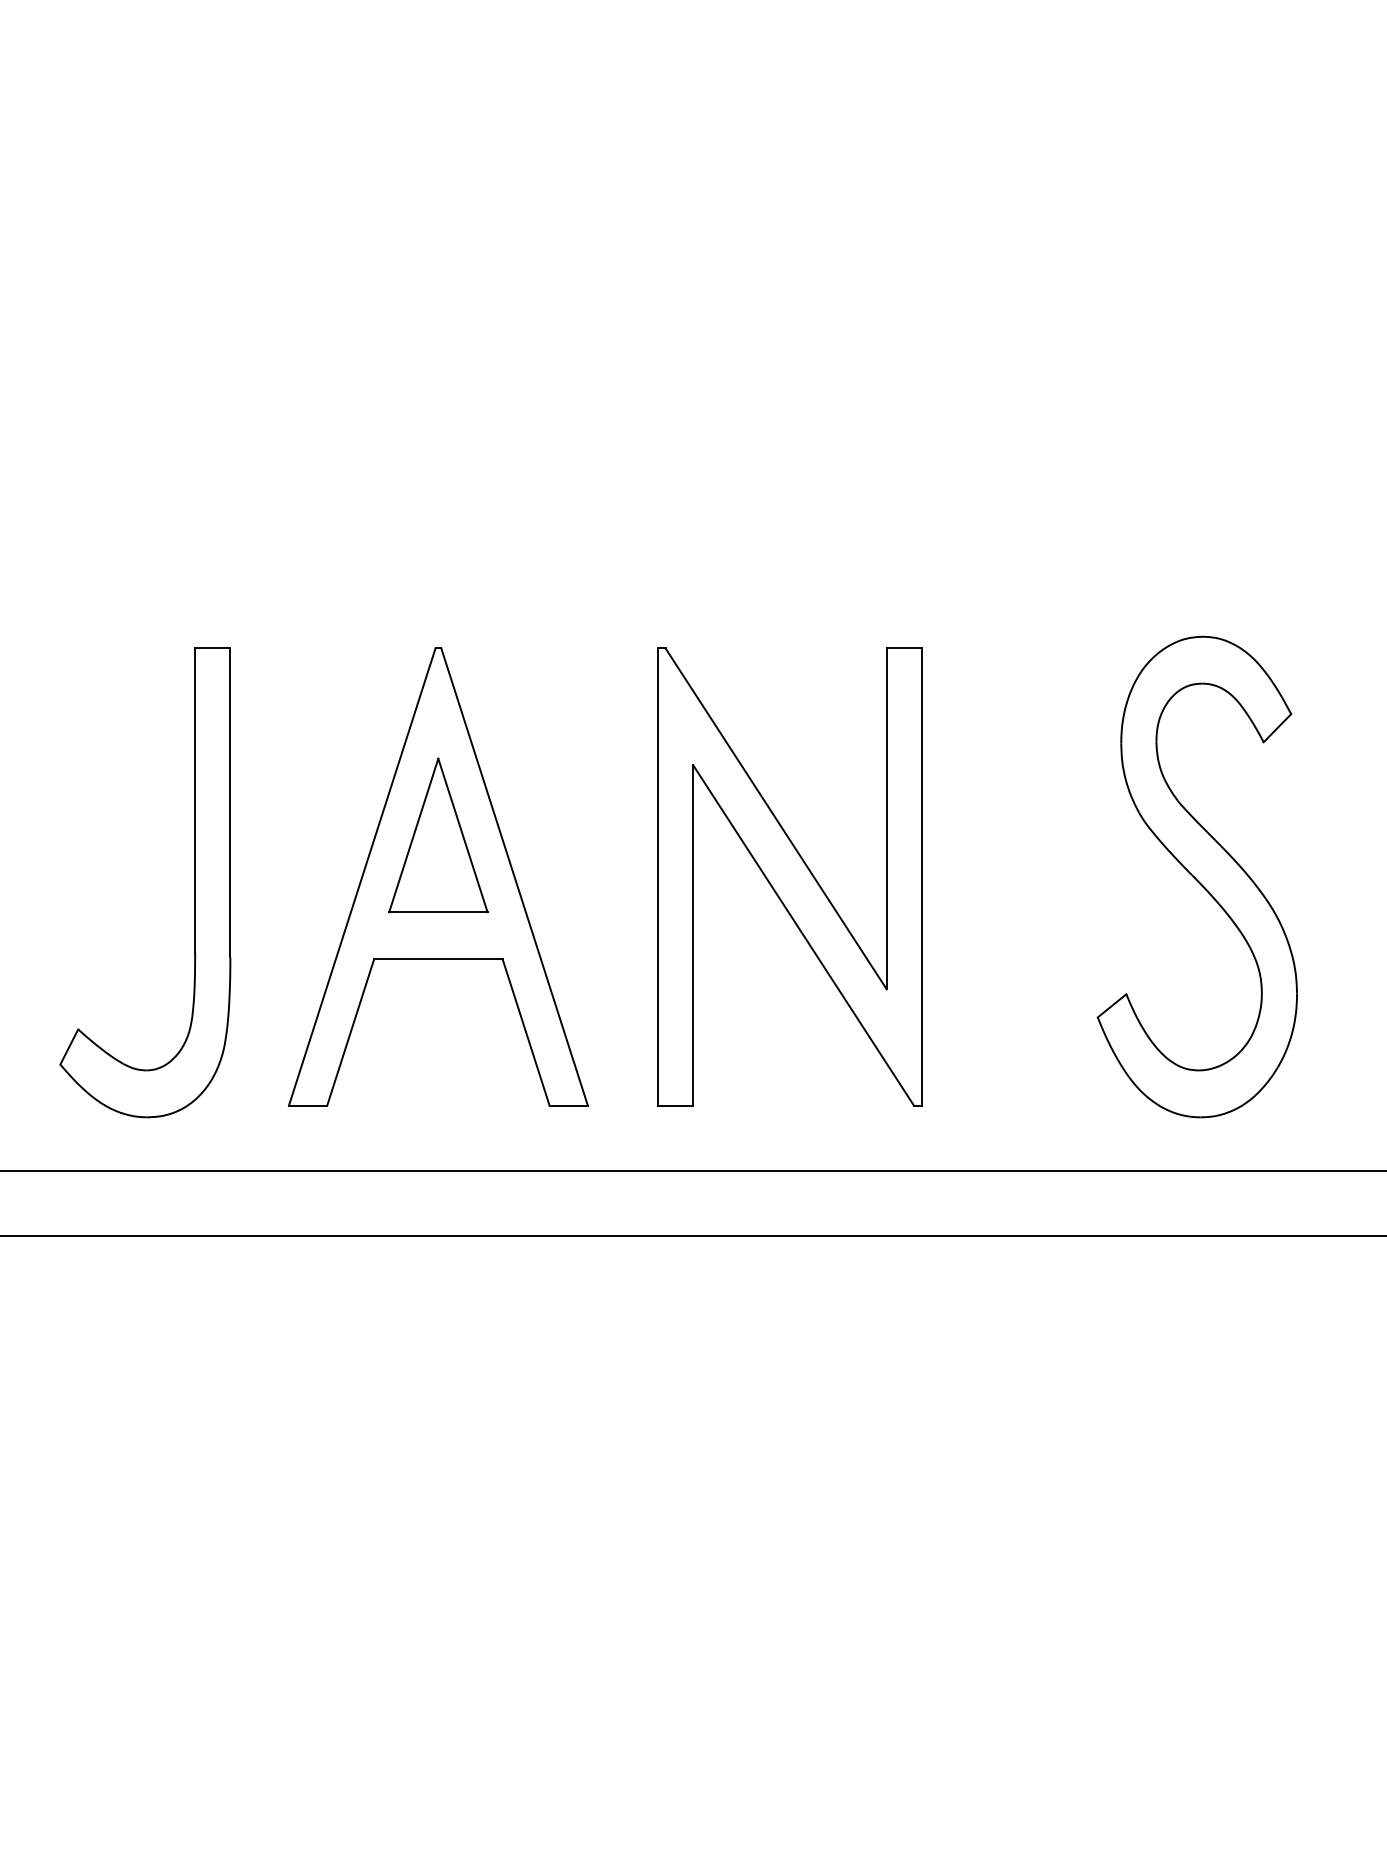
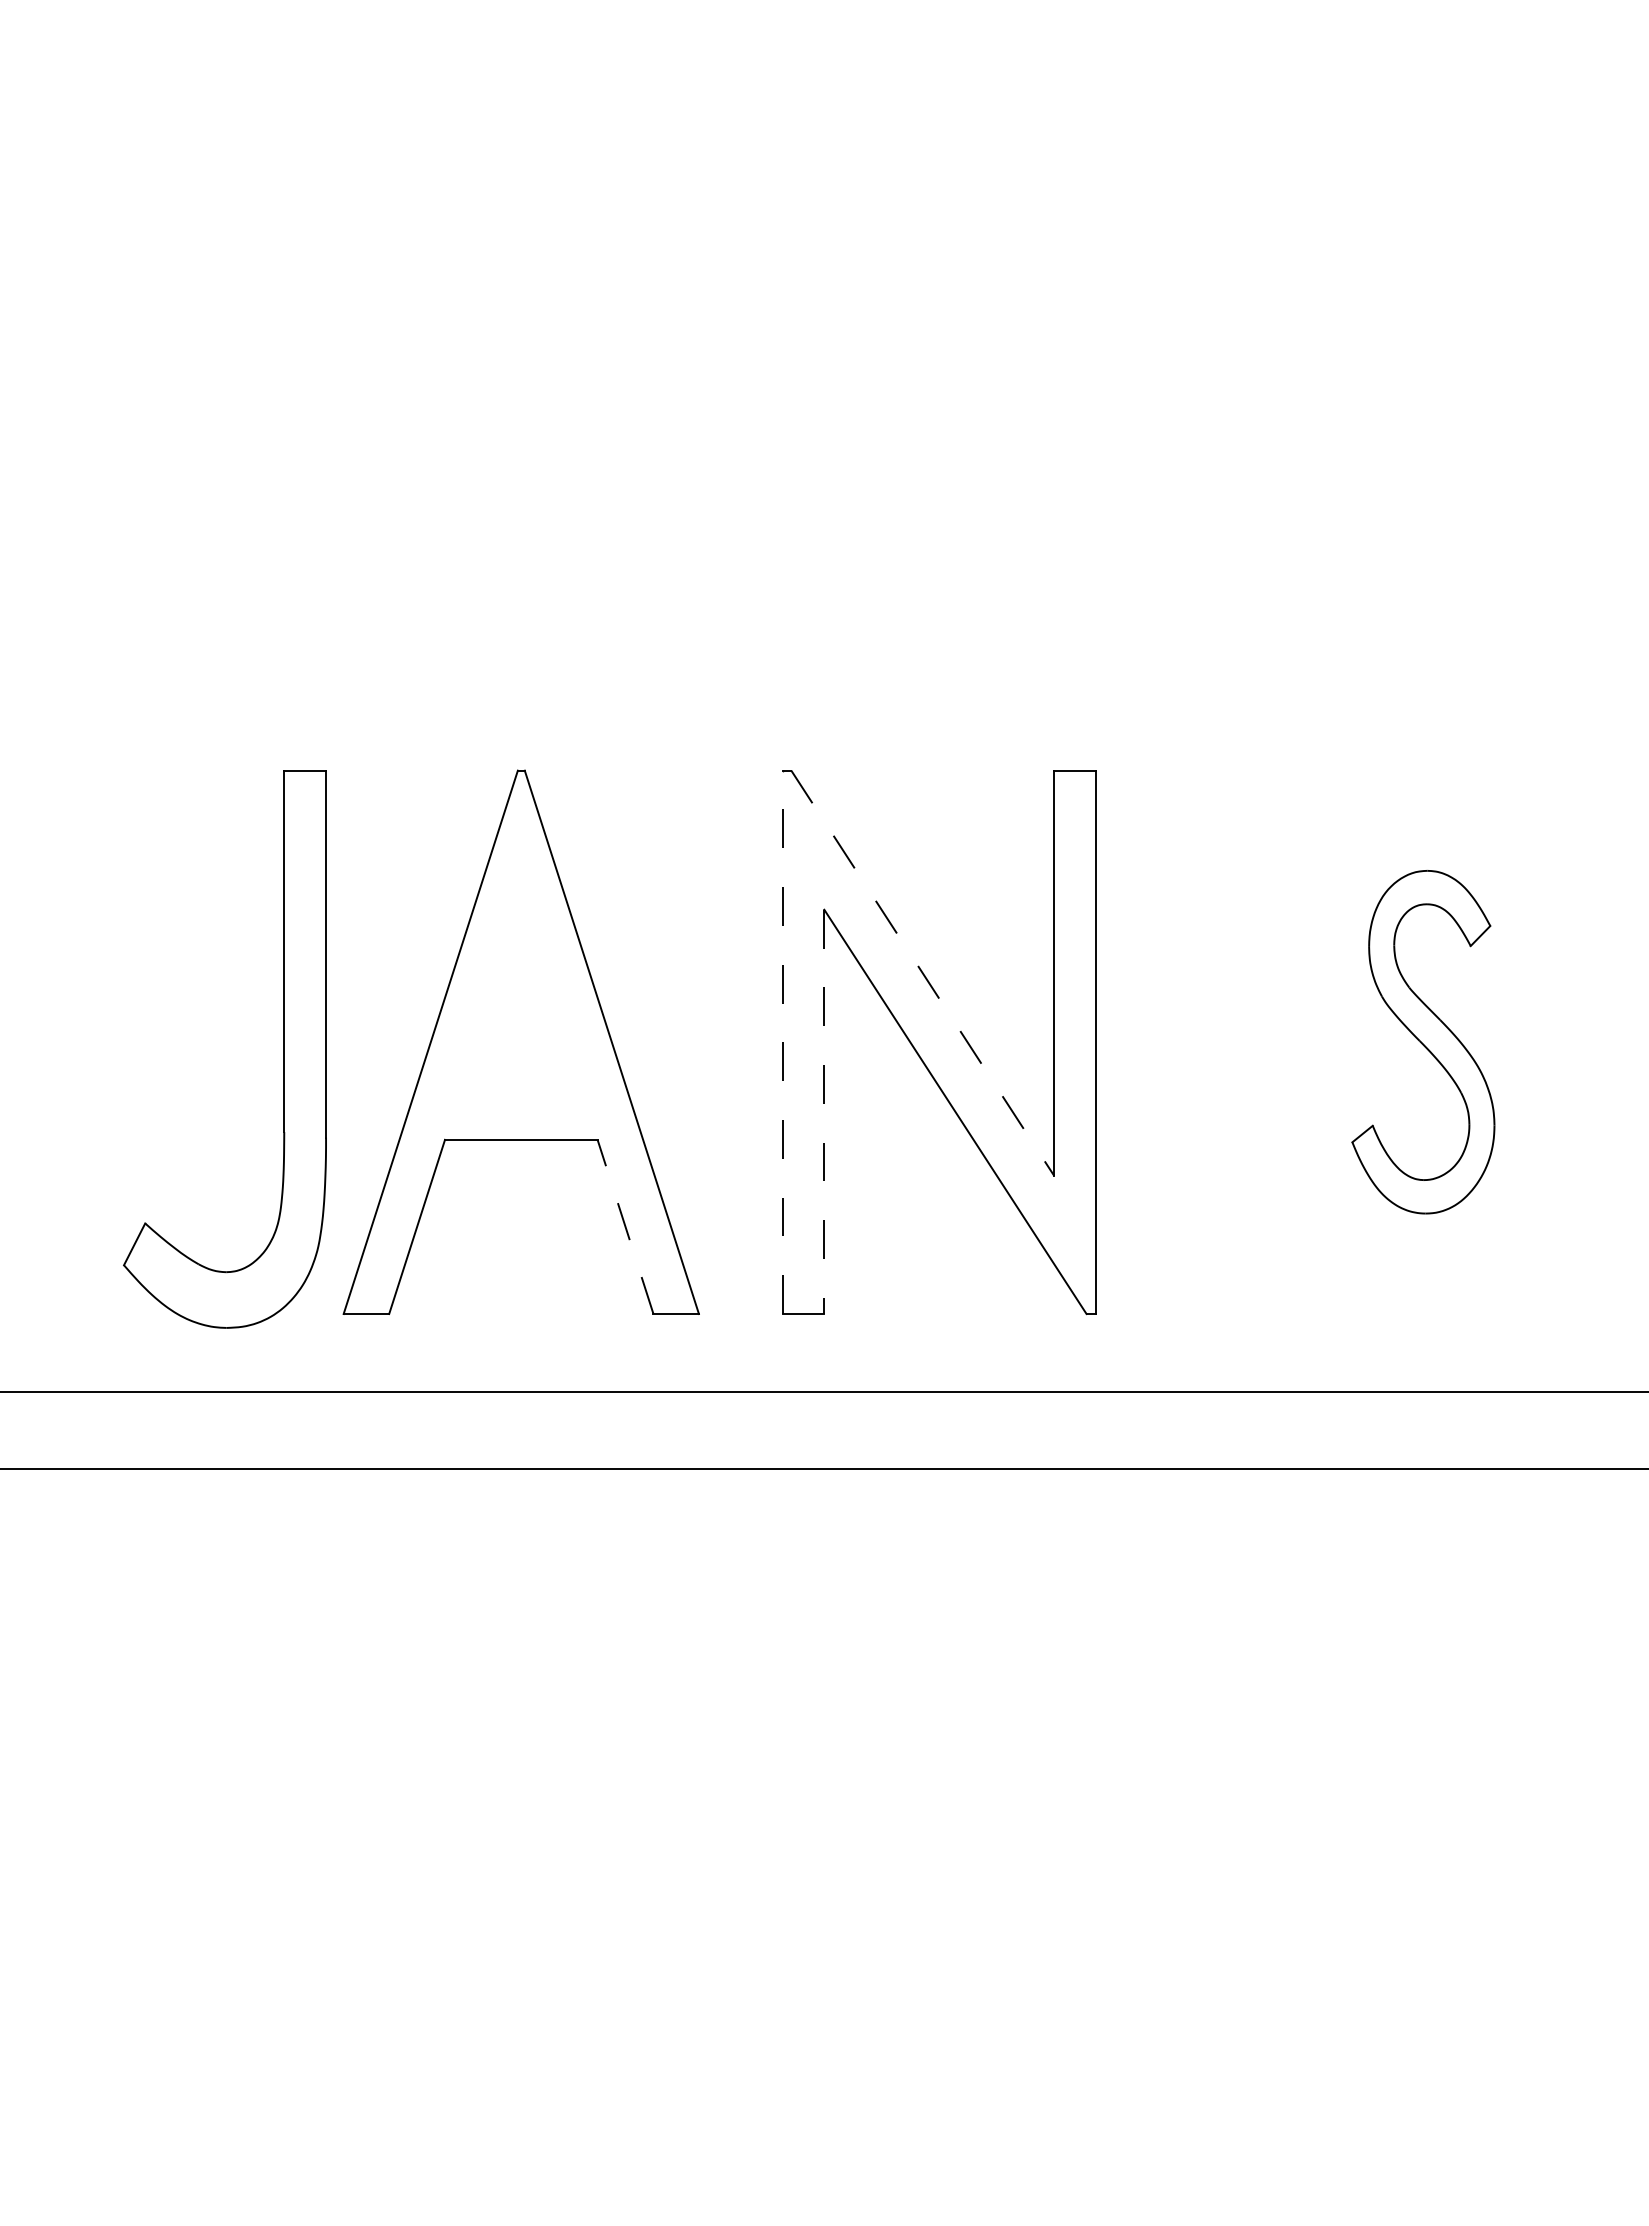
line: (775, 819) -> (922, 973), solid -> dashed
part: (437, 835) -> (520, 992), removed
part: (1197, 876) -> (1423, 1041), size x0.6
line: (658, 877) -> (782, 1042), solid -> dashed
part: (194, 883) -> (283, 1049), moved
line: (693, 936) -> (824, 1112), solid -> dashed
line: (526, 1031) -> (625, 1226), solid -> dashed

